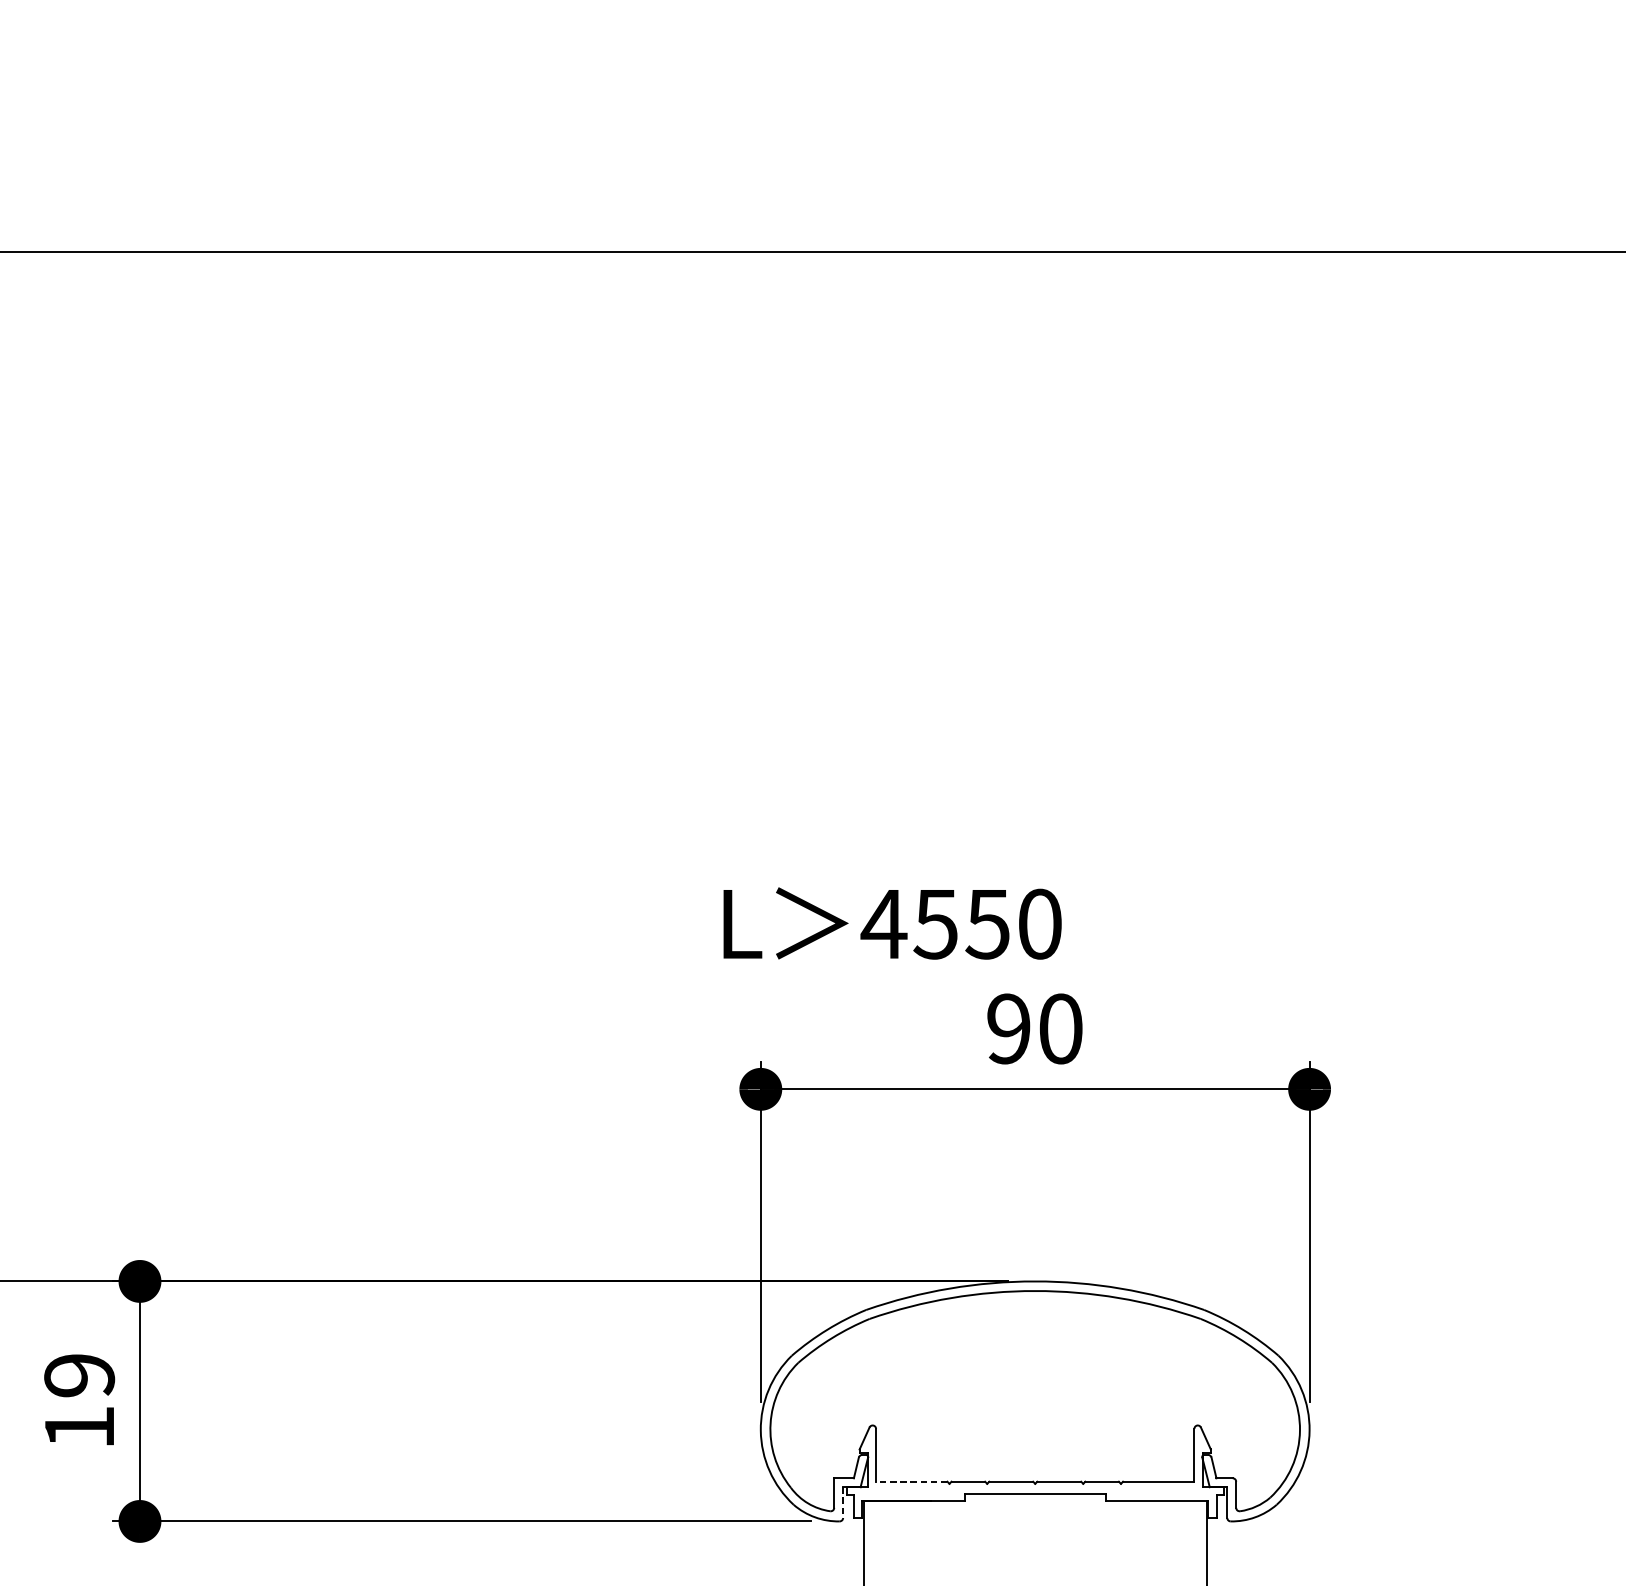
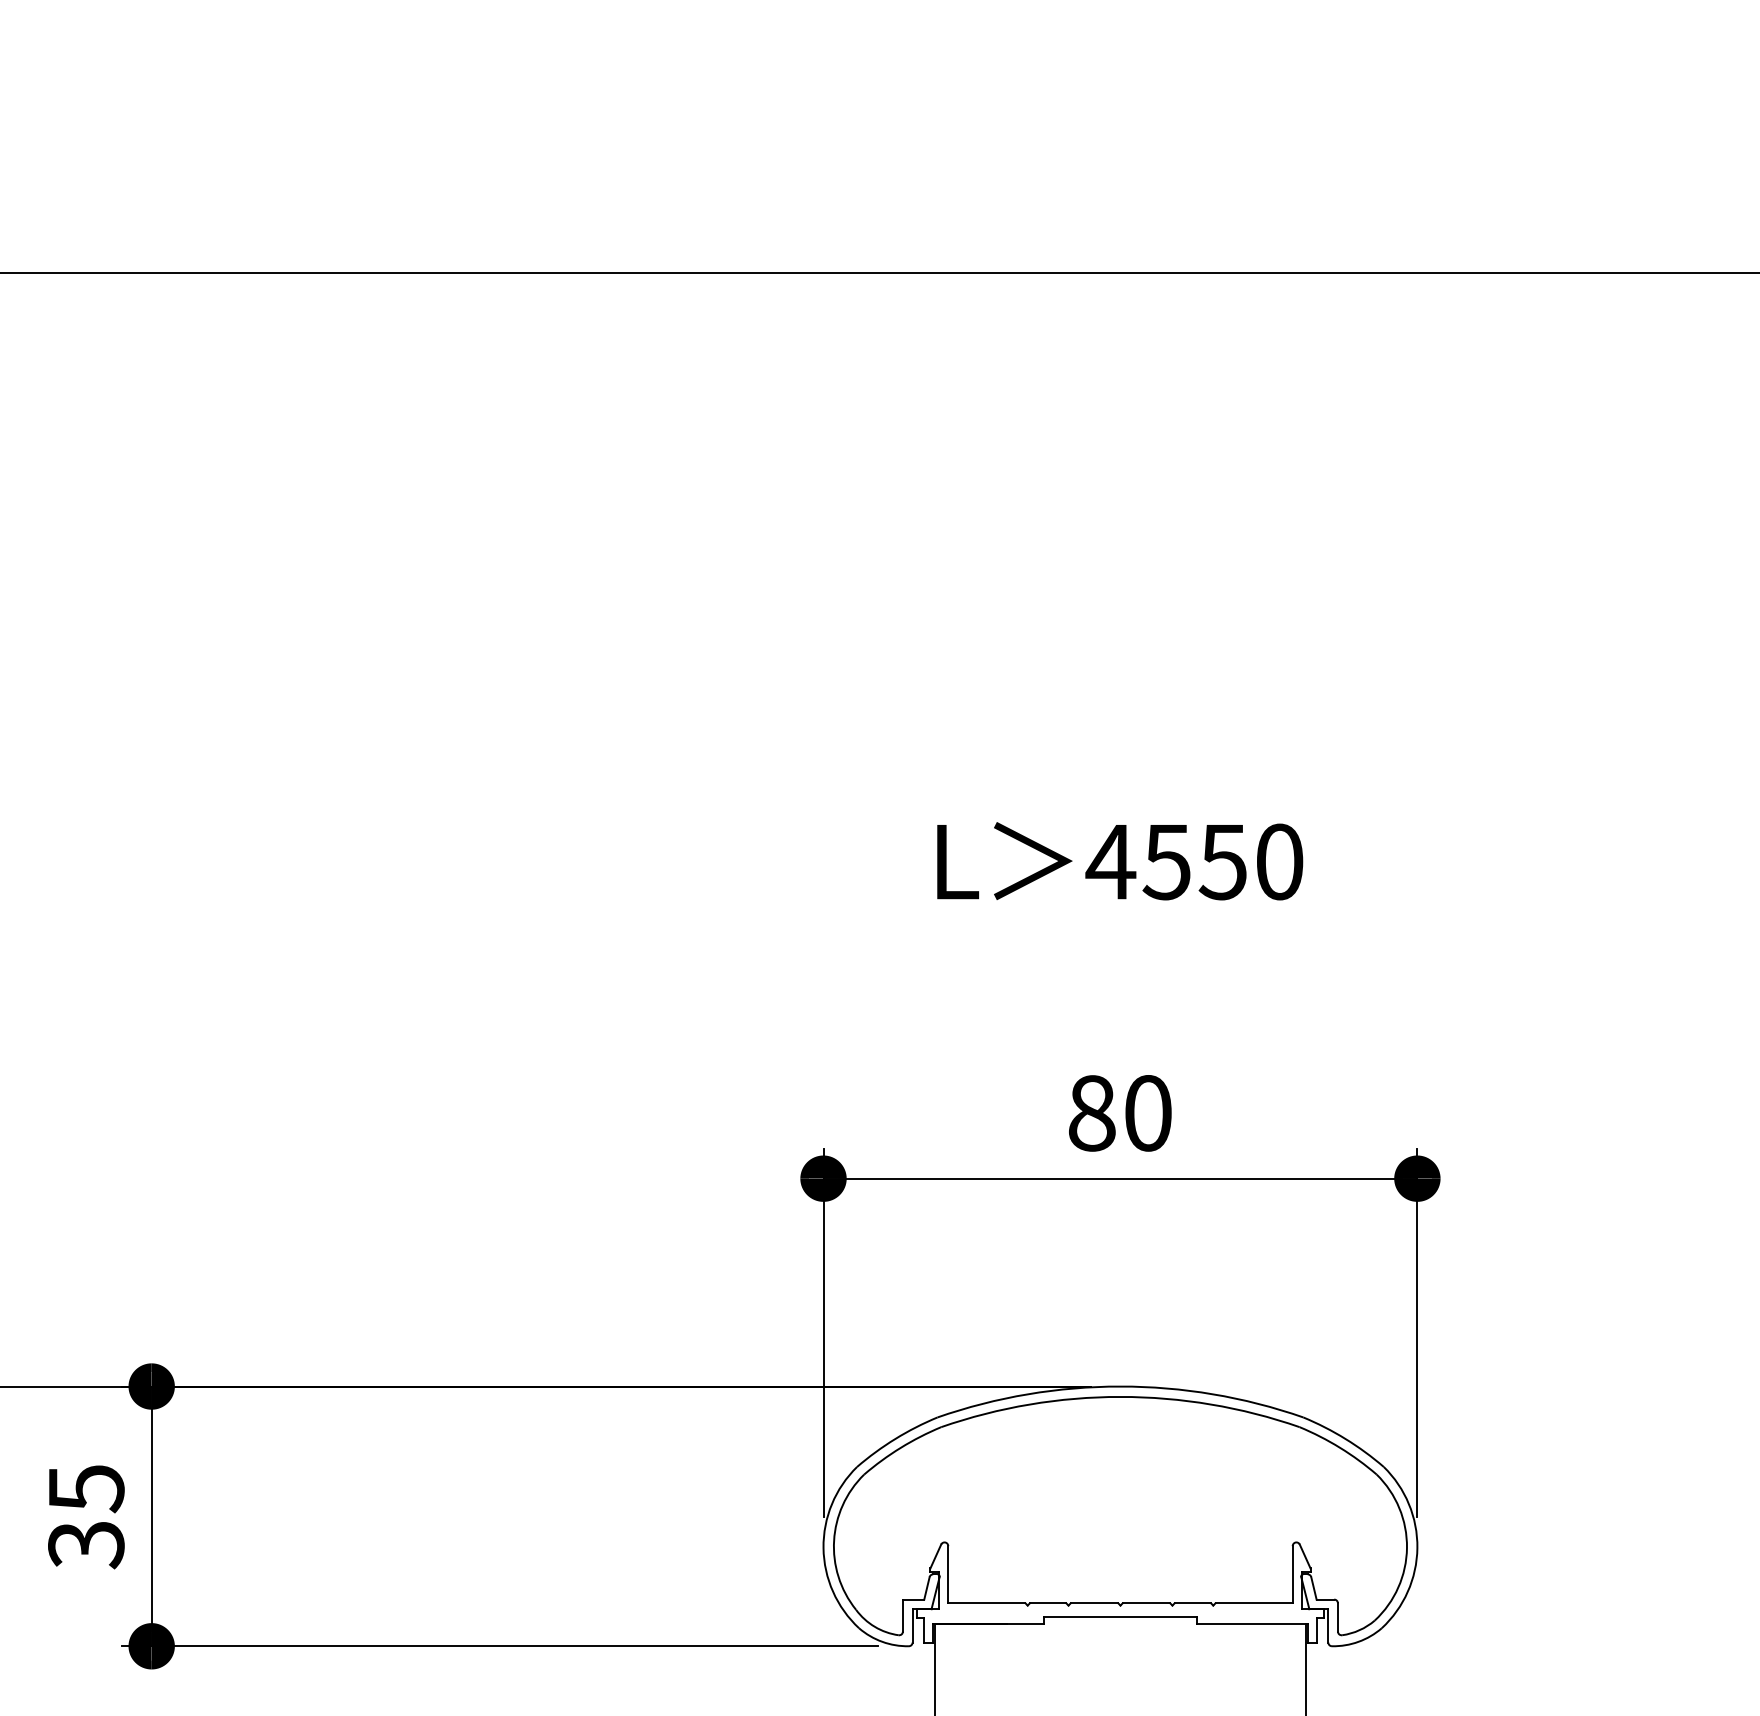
text: (892, 923) -> (1120, 861), moved
text: (1008, 1029) -> (1091, 1113), 90 -> 80
text: (79, 1402) -> (86, 1517), 19 -> 35
line: (911, 1481) -> (986, 1603), dashed -> solid
line: (843, 1502) -> (912, 1625), dashed -> solid

